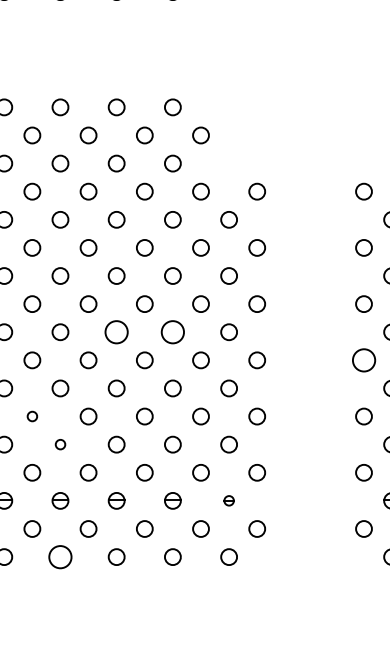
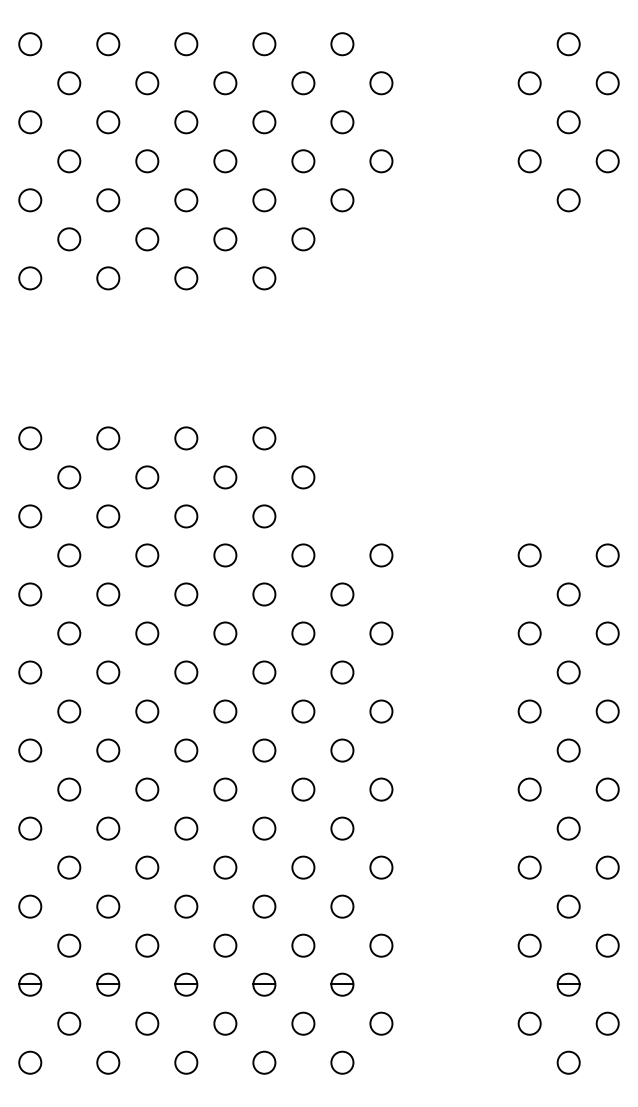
circle: (116, 332) -> (186, 750), size x0.71
circle: (172, 332) -> (264, 750), size x0.71
circle: (363, 360) -> (529, 789), size x0.71
circle: (32, 416) -> (69, 867), size x1.67
circle: (60, 444) -> (108, 906), size x1.67
part: (229, 500) -> (342, 984), size x1.67
circle: (60, 556) -> (108, 1062), size x0.71

